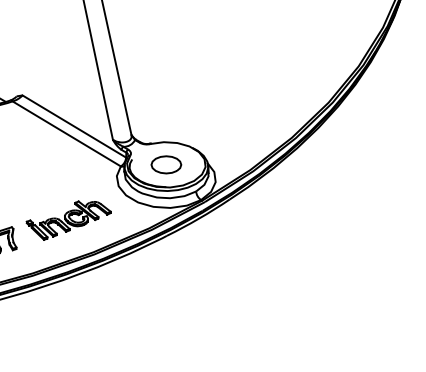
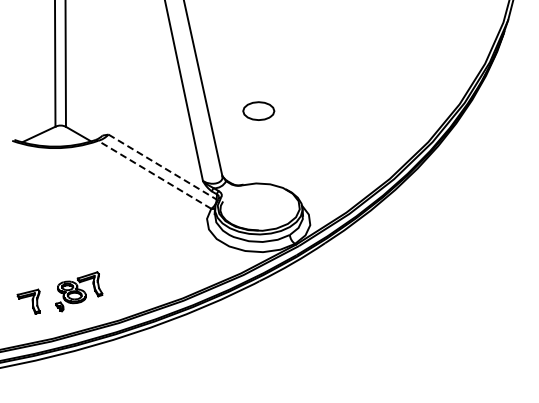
line: (75, 126) -> (163, 167), solid -> dashed
line: (66, 133) -> (154, 174), solid -> dashed
part: (166, 164) -> (258, 110), moved
part: (68, 220) -> (156, 265), removed

